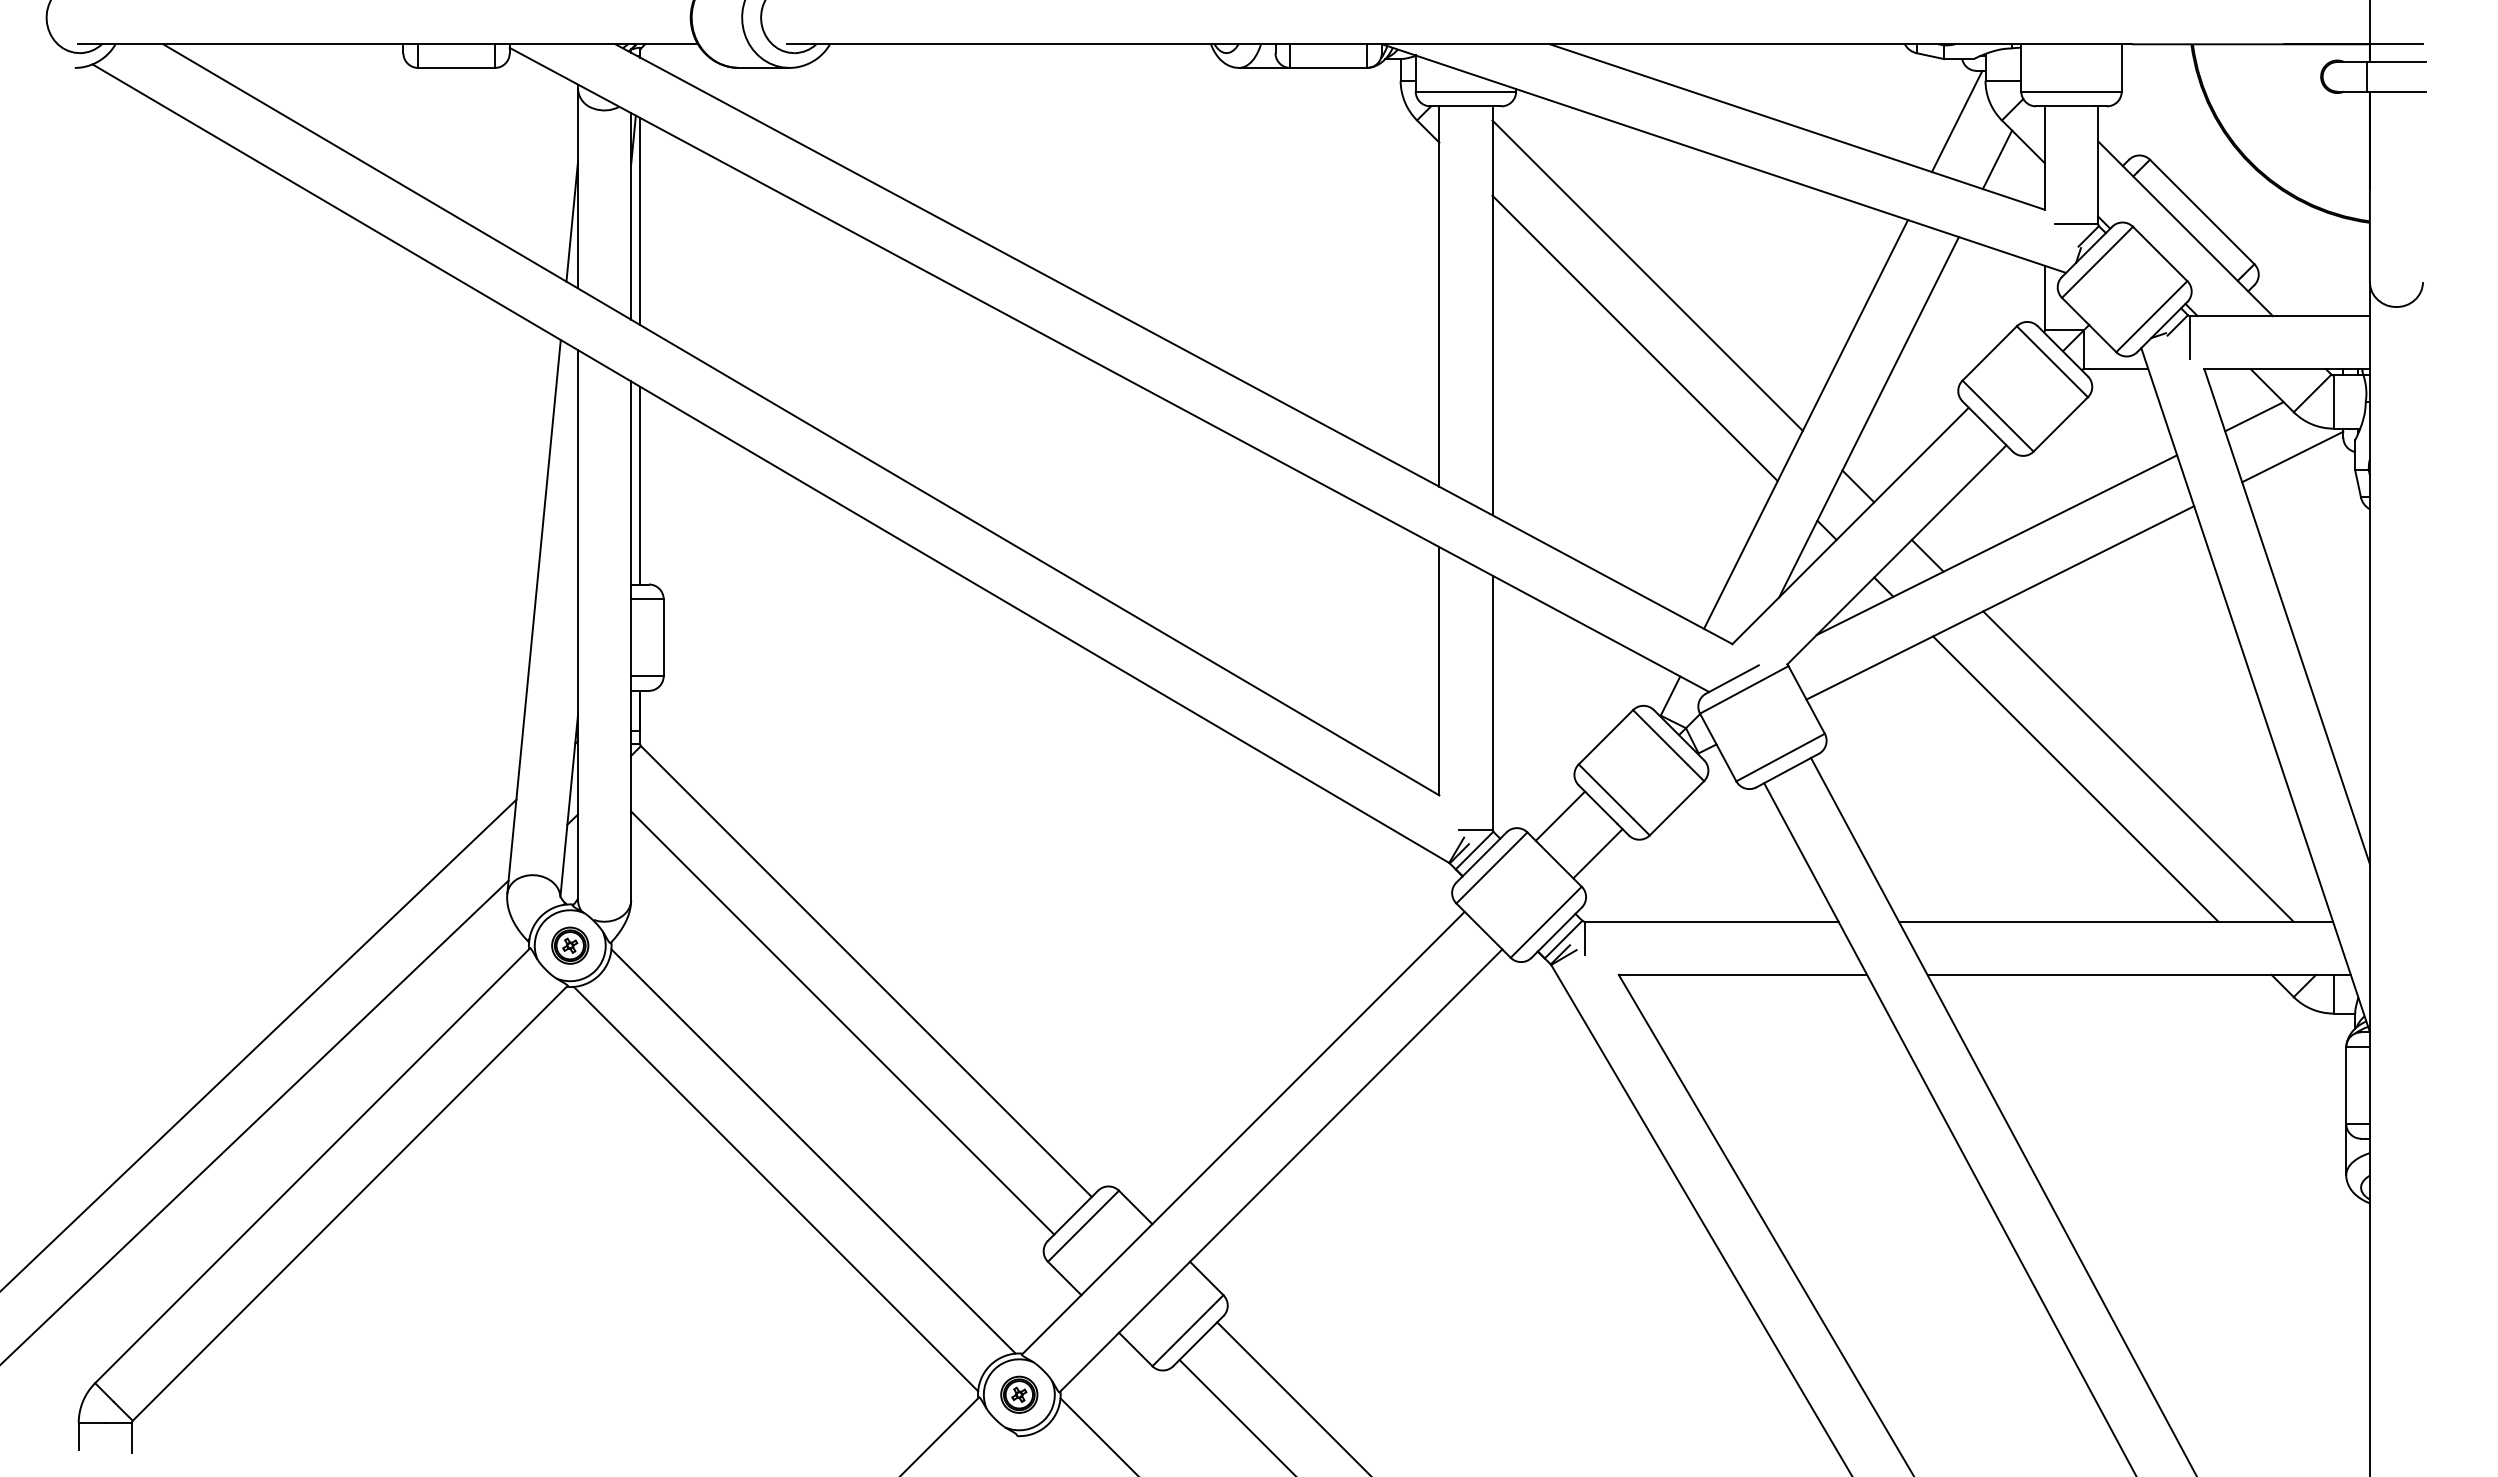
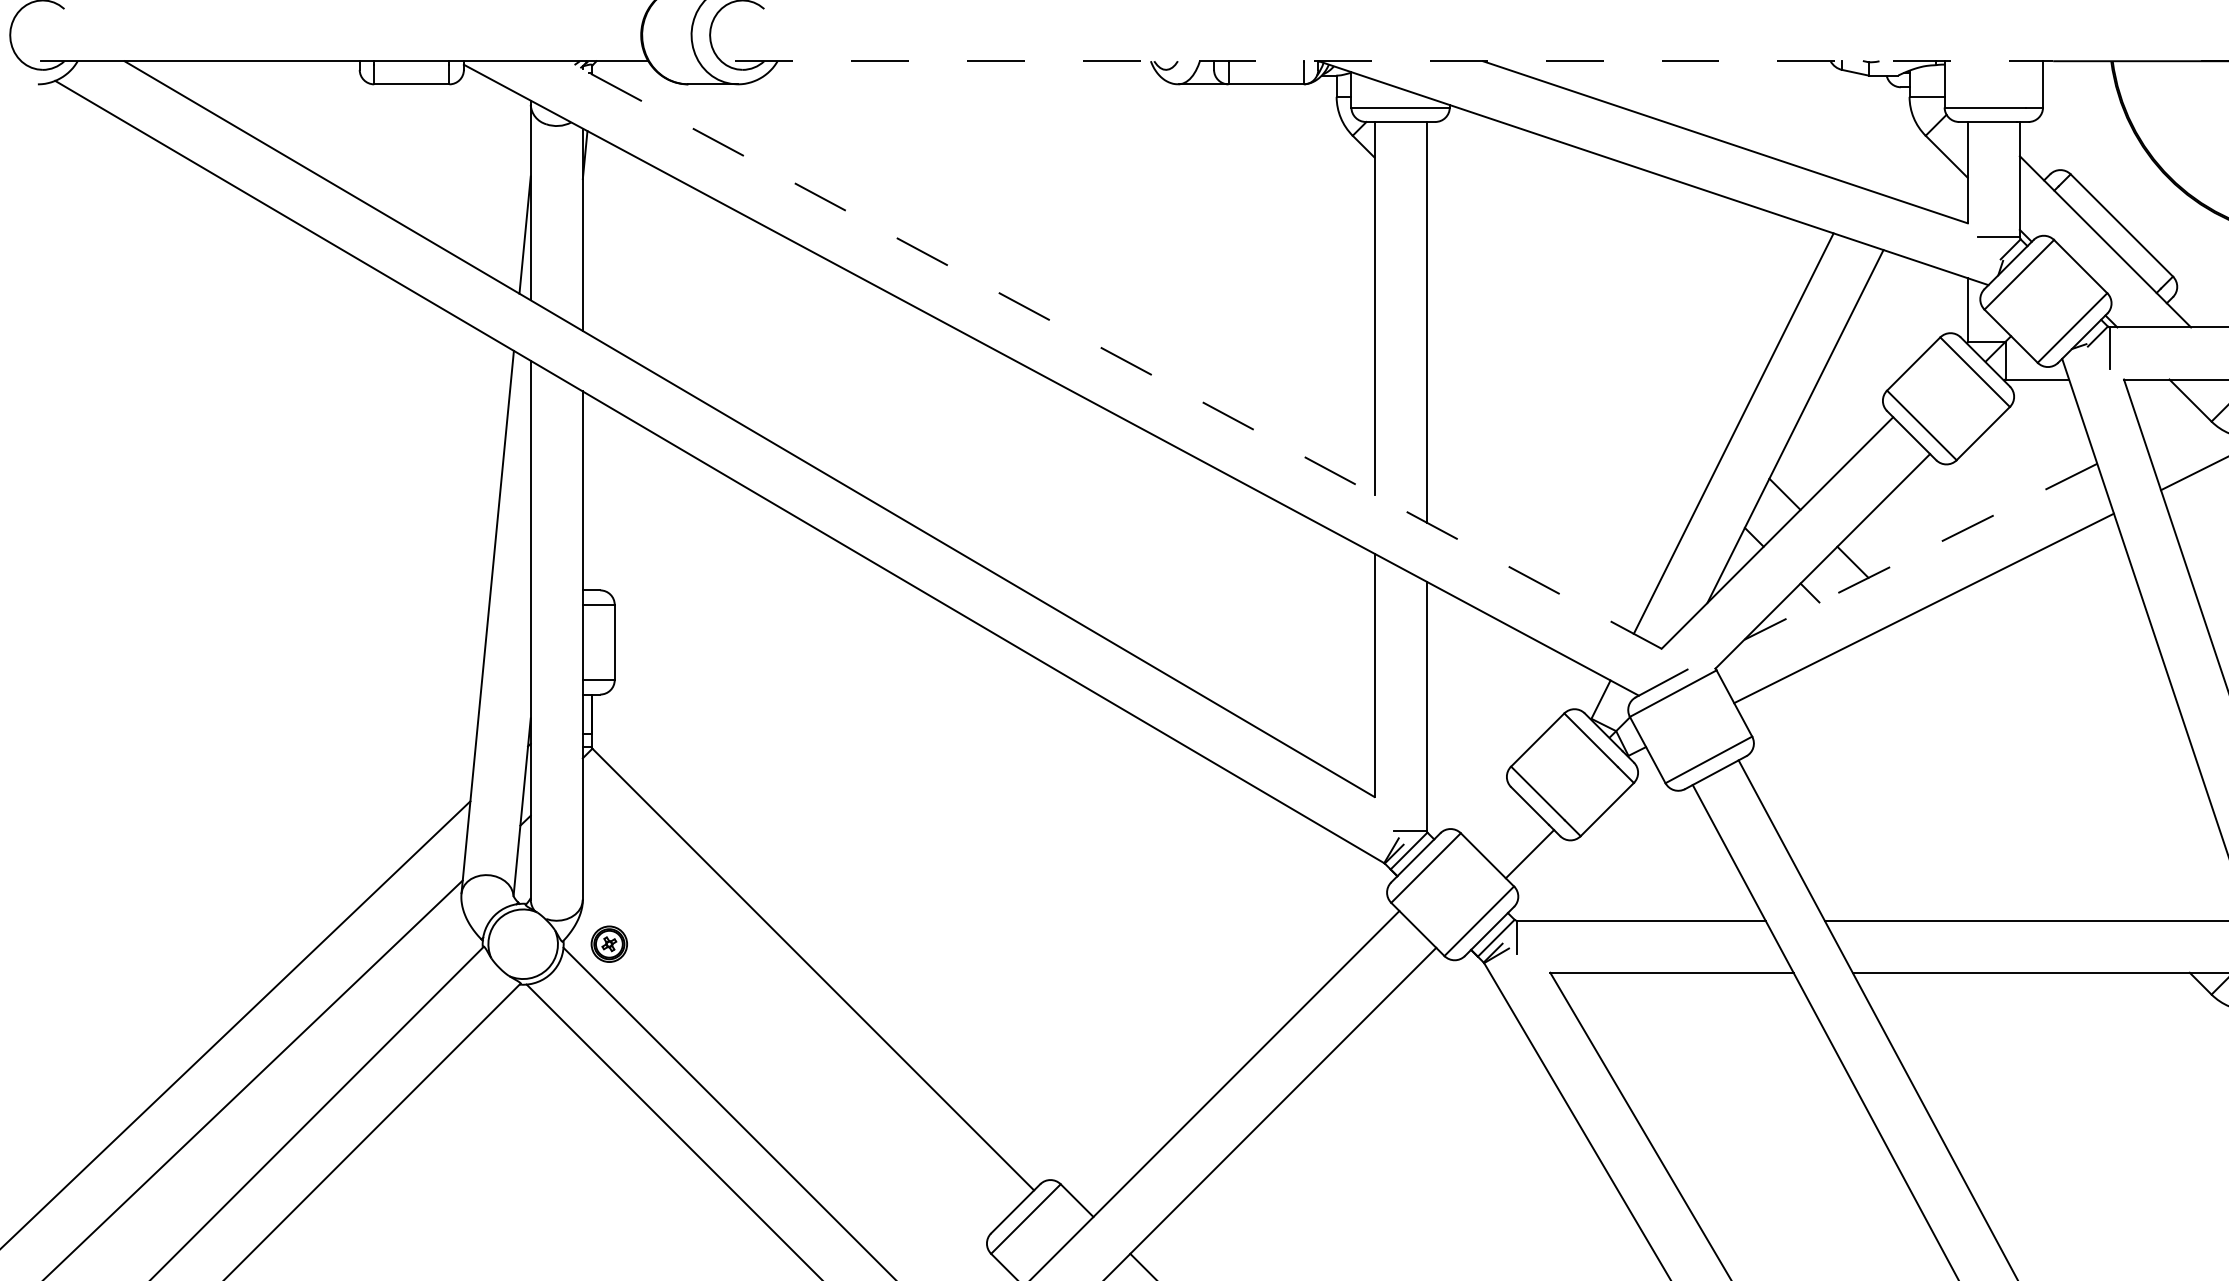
line: (1459, 44) -> (1394, 61), solid -> dashed
line: (1956, 120) -> (1881, 135), removed
line: (1997, 159) -> (1921, 174), removed
line: (640, 220) -> (592, 233), removed
line: (1647, 275) -> (1578, 287), removed
line: (1634, 338) -> (1565, 349), removed
line: (1173, 344) -> (1114, 355), solid -> dashed
line: (2254, 416) -> (2173, 425), removed
line: (640, 485) -> (592, 493), removed
line: (1996, 545) -> (1920, 552), solid -> dashed
line: (2138, 766) -> (2059, 768), removed
line: (2075, 778) -> (1997, 780), removed
line: (1560, 815) -> (1493, 816), removed
part: (570, 945) -> (609, 944), moved
line: (842, 1022) -> (789, 1019), removed

